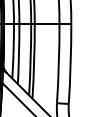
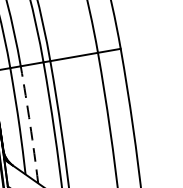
arc: (19, 53) -> (30, 123), solid -> dashed

